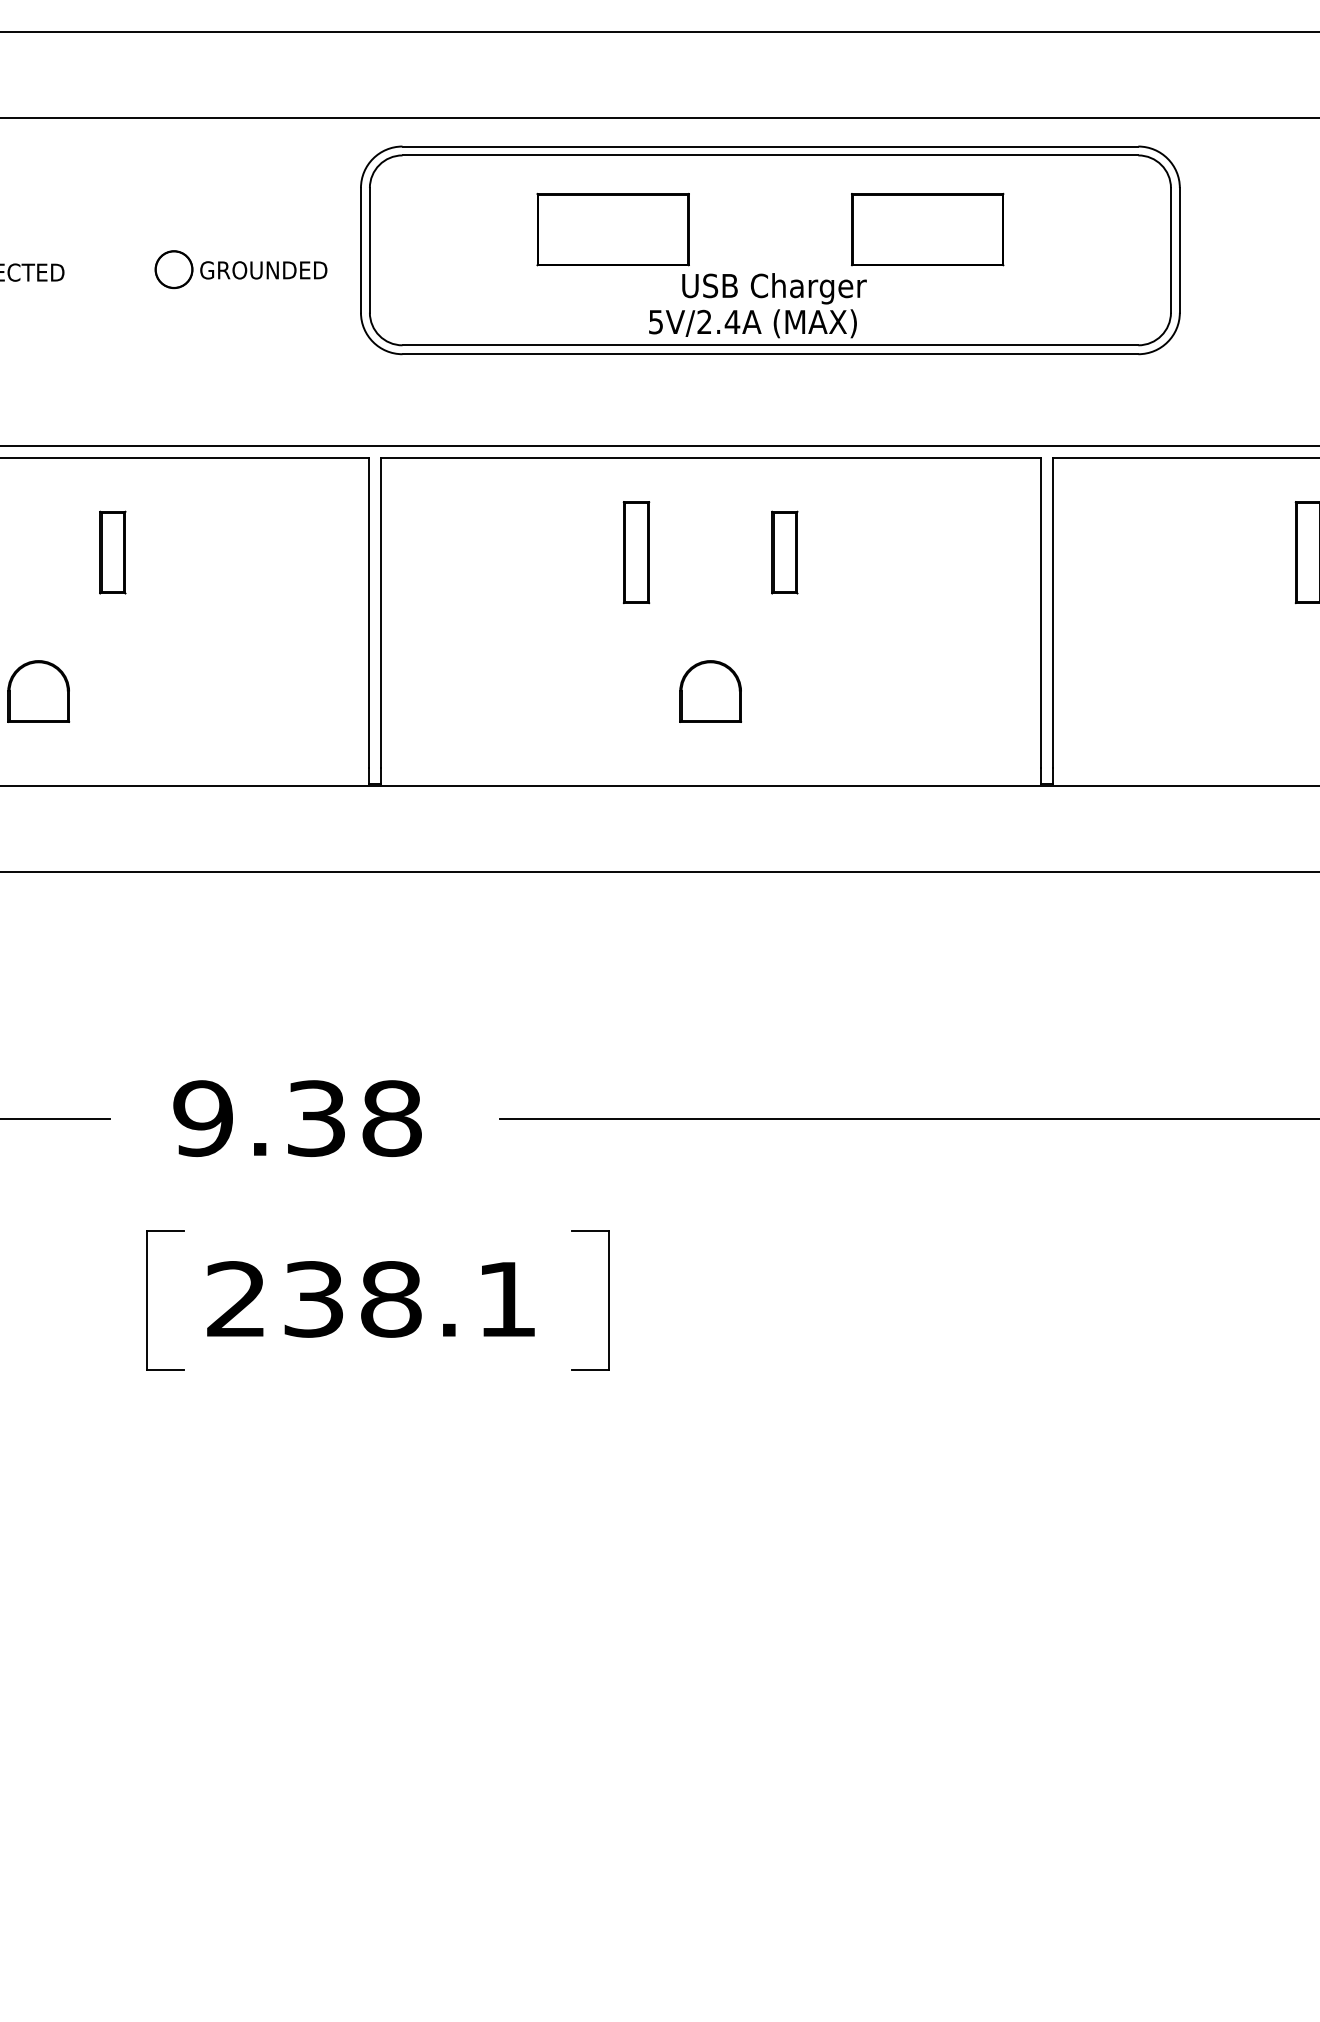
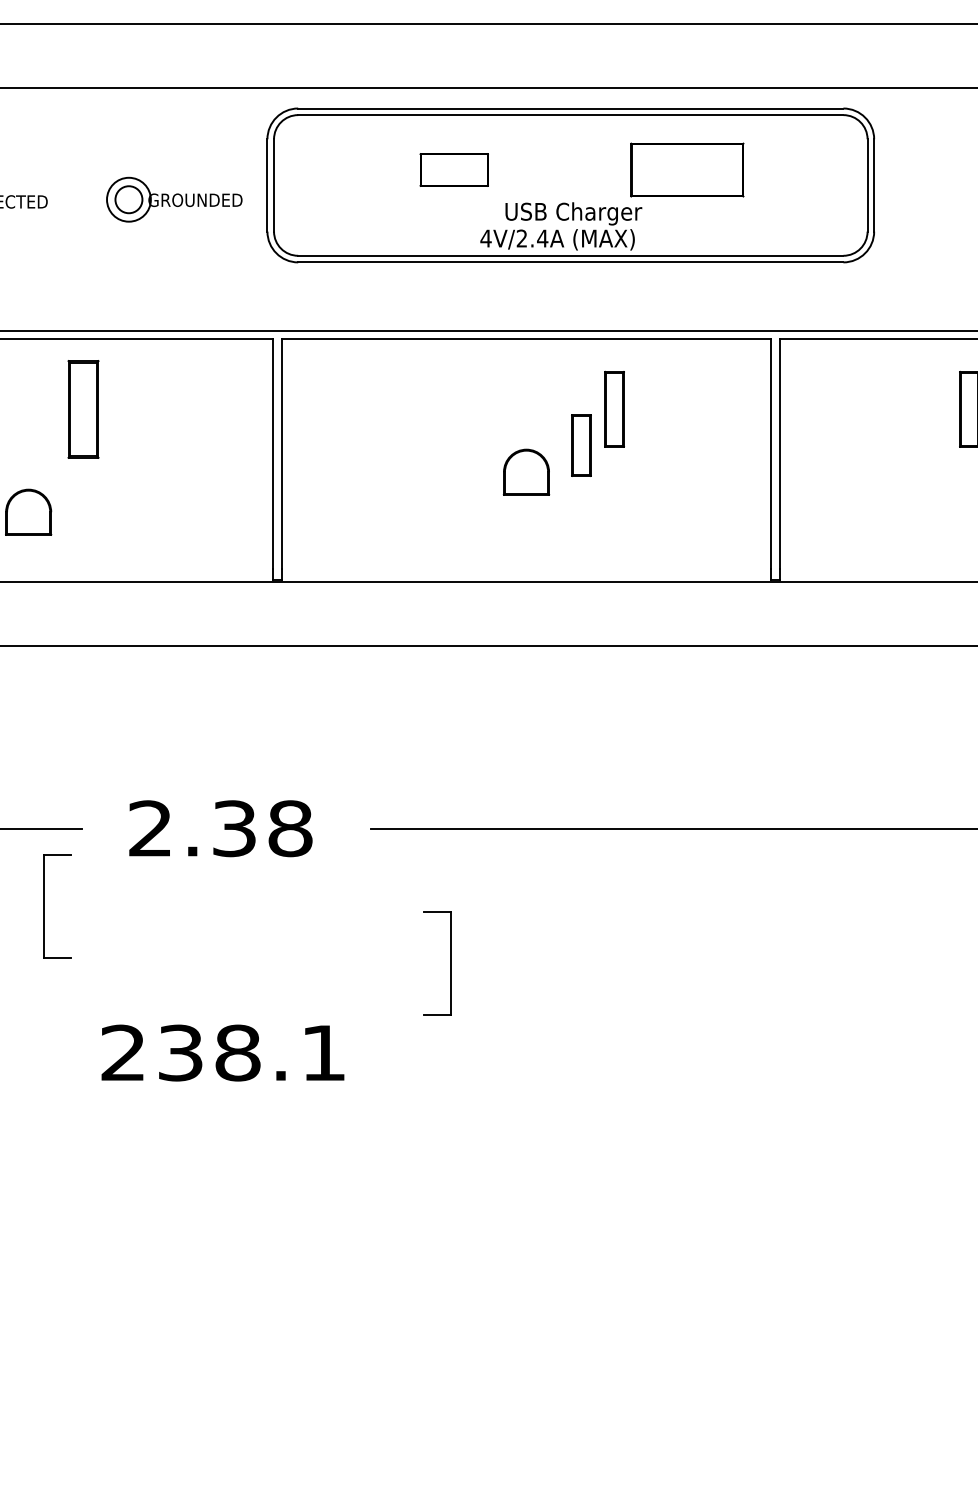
part: (612, 229) -> (453, 169), size x0.6
circle: (173, 269) -> (128, 199), size x1.6
text: (655, 322) -> (485, 238), 5V/2.4A -> 4V/2.4A
part: (112, 552) -> (83, 409), size x1.6
part: (636, 552) -> (614, 409), moved
part: (784, 552) -> (581, 445), moved
part: (710, 691) -> (526, 472), moved
text: (202, 1118) -> (150, 828), 9.38 -> 2.38
text: (370, 1299) -> (222, 1053), moved
part: (147, 1300) -> (44, 906), moved

